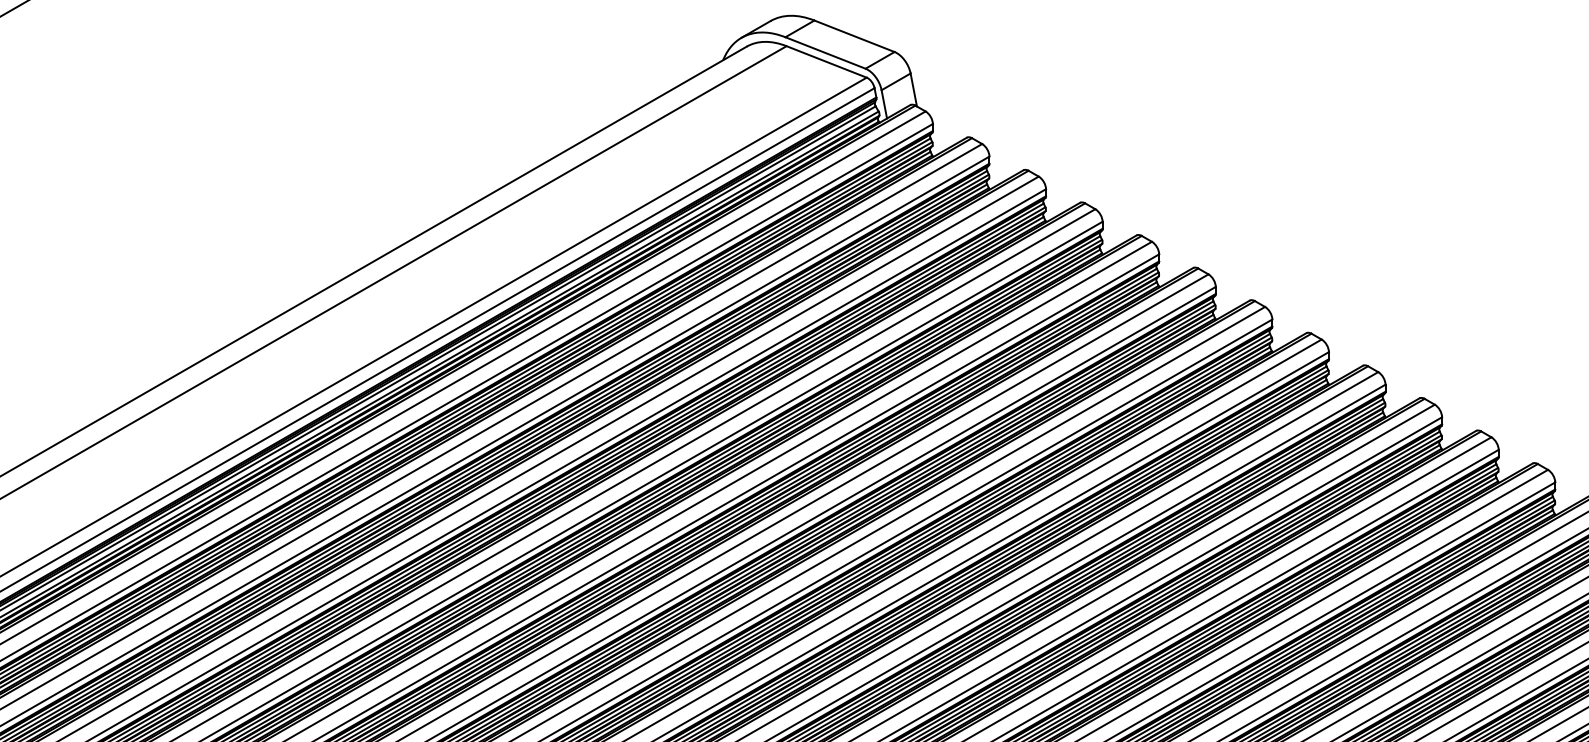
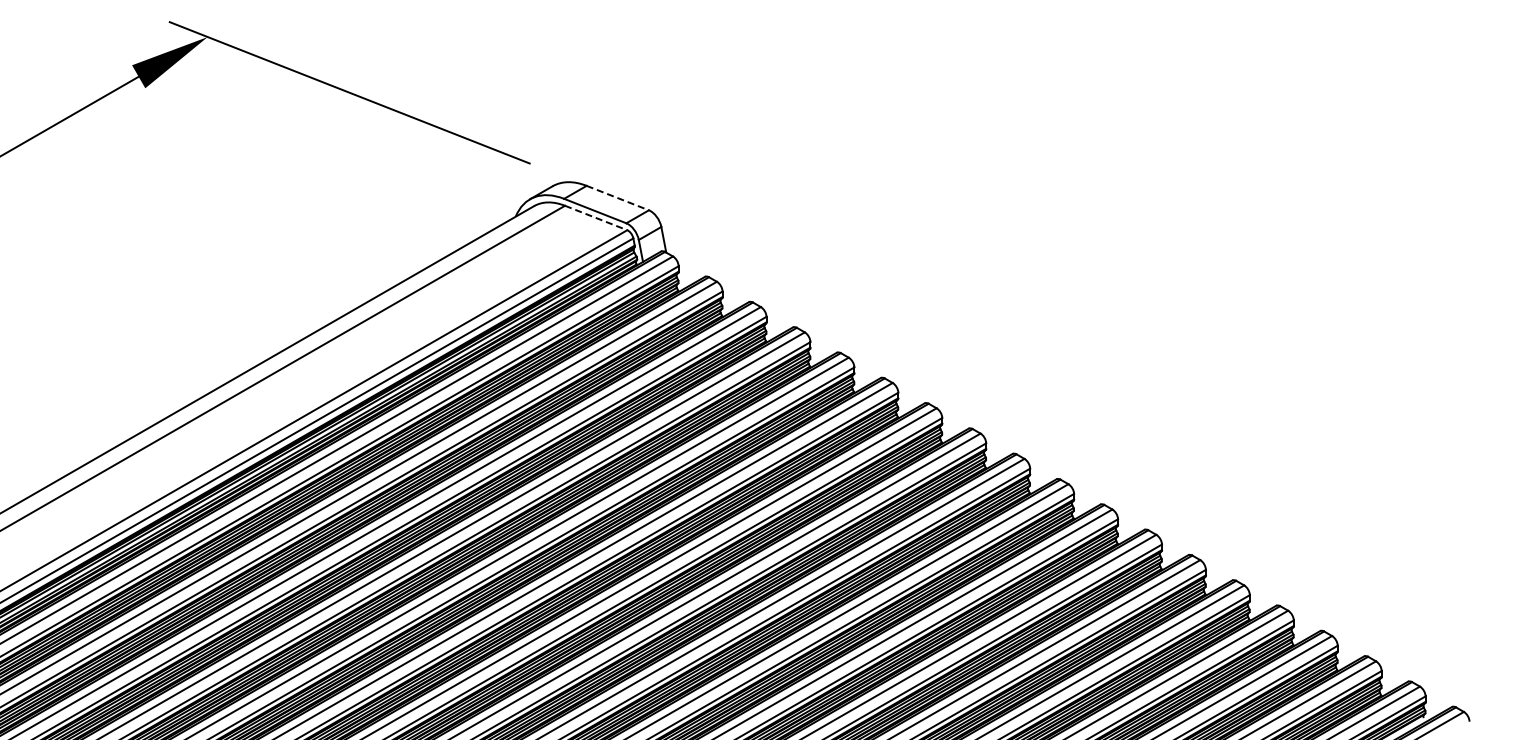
line: (855, 36) -> (618, 198), solid -> dashed
line: (827, 62) -> (596, 218), solid -> dashed

